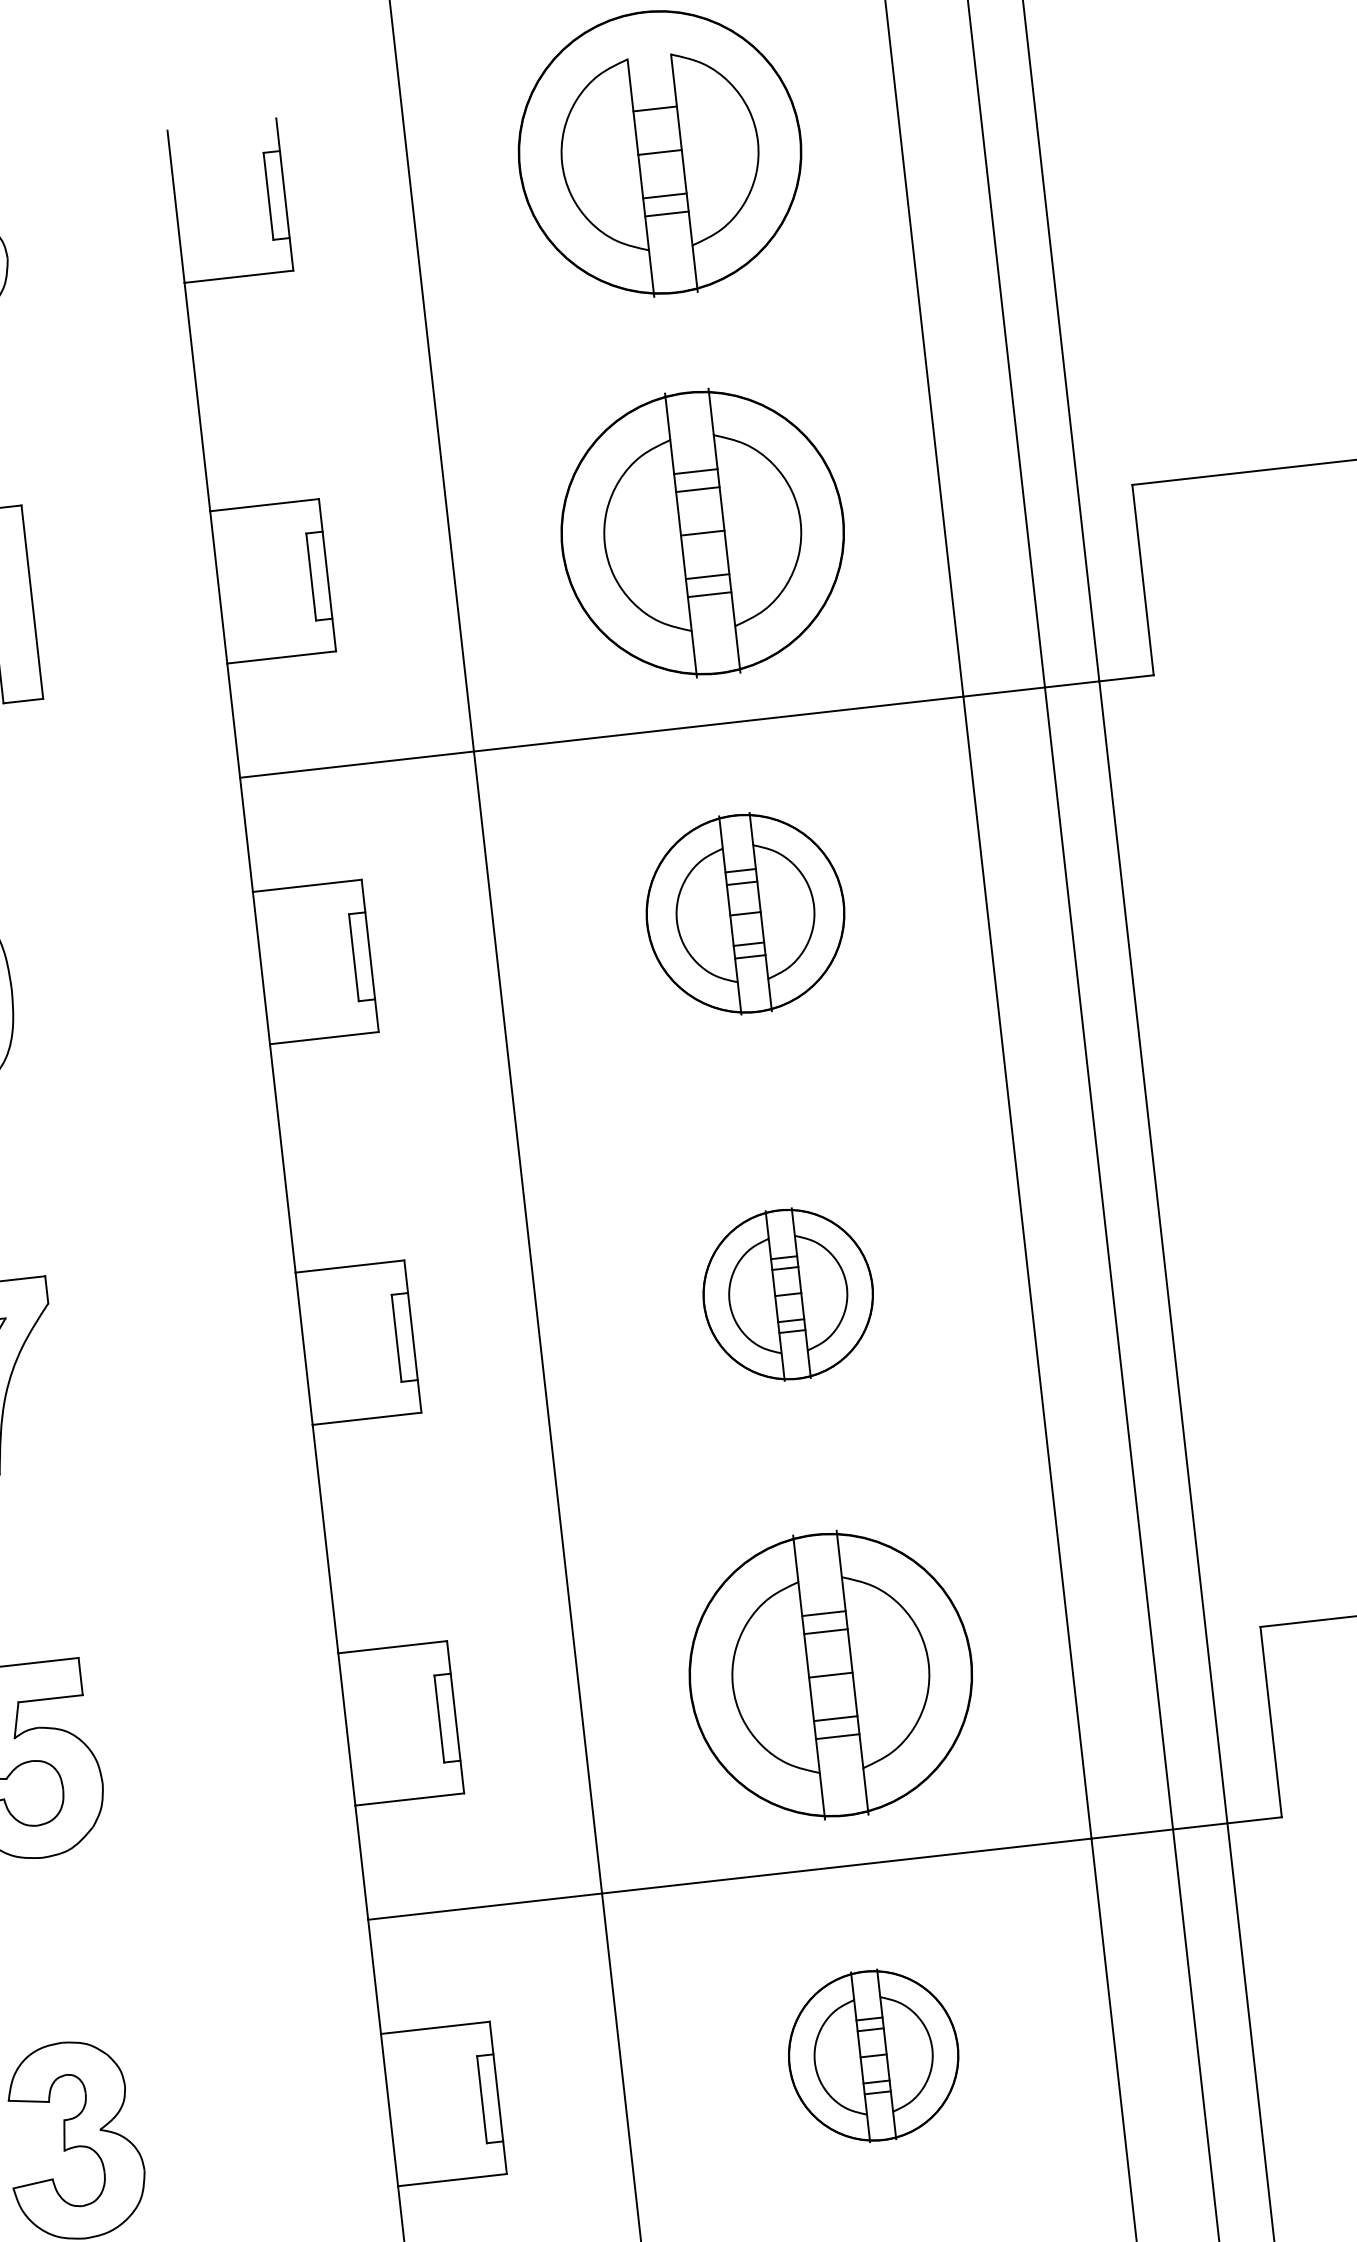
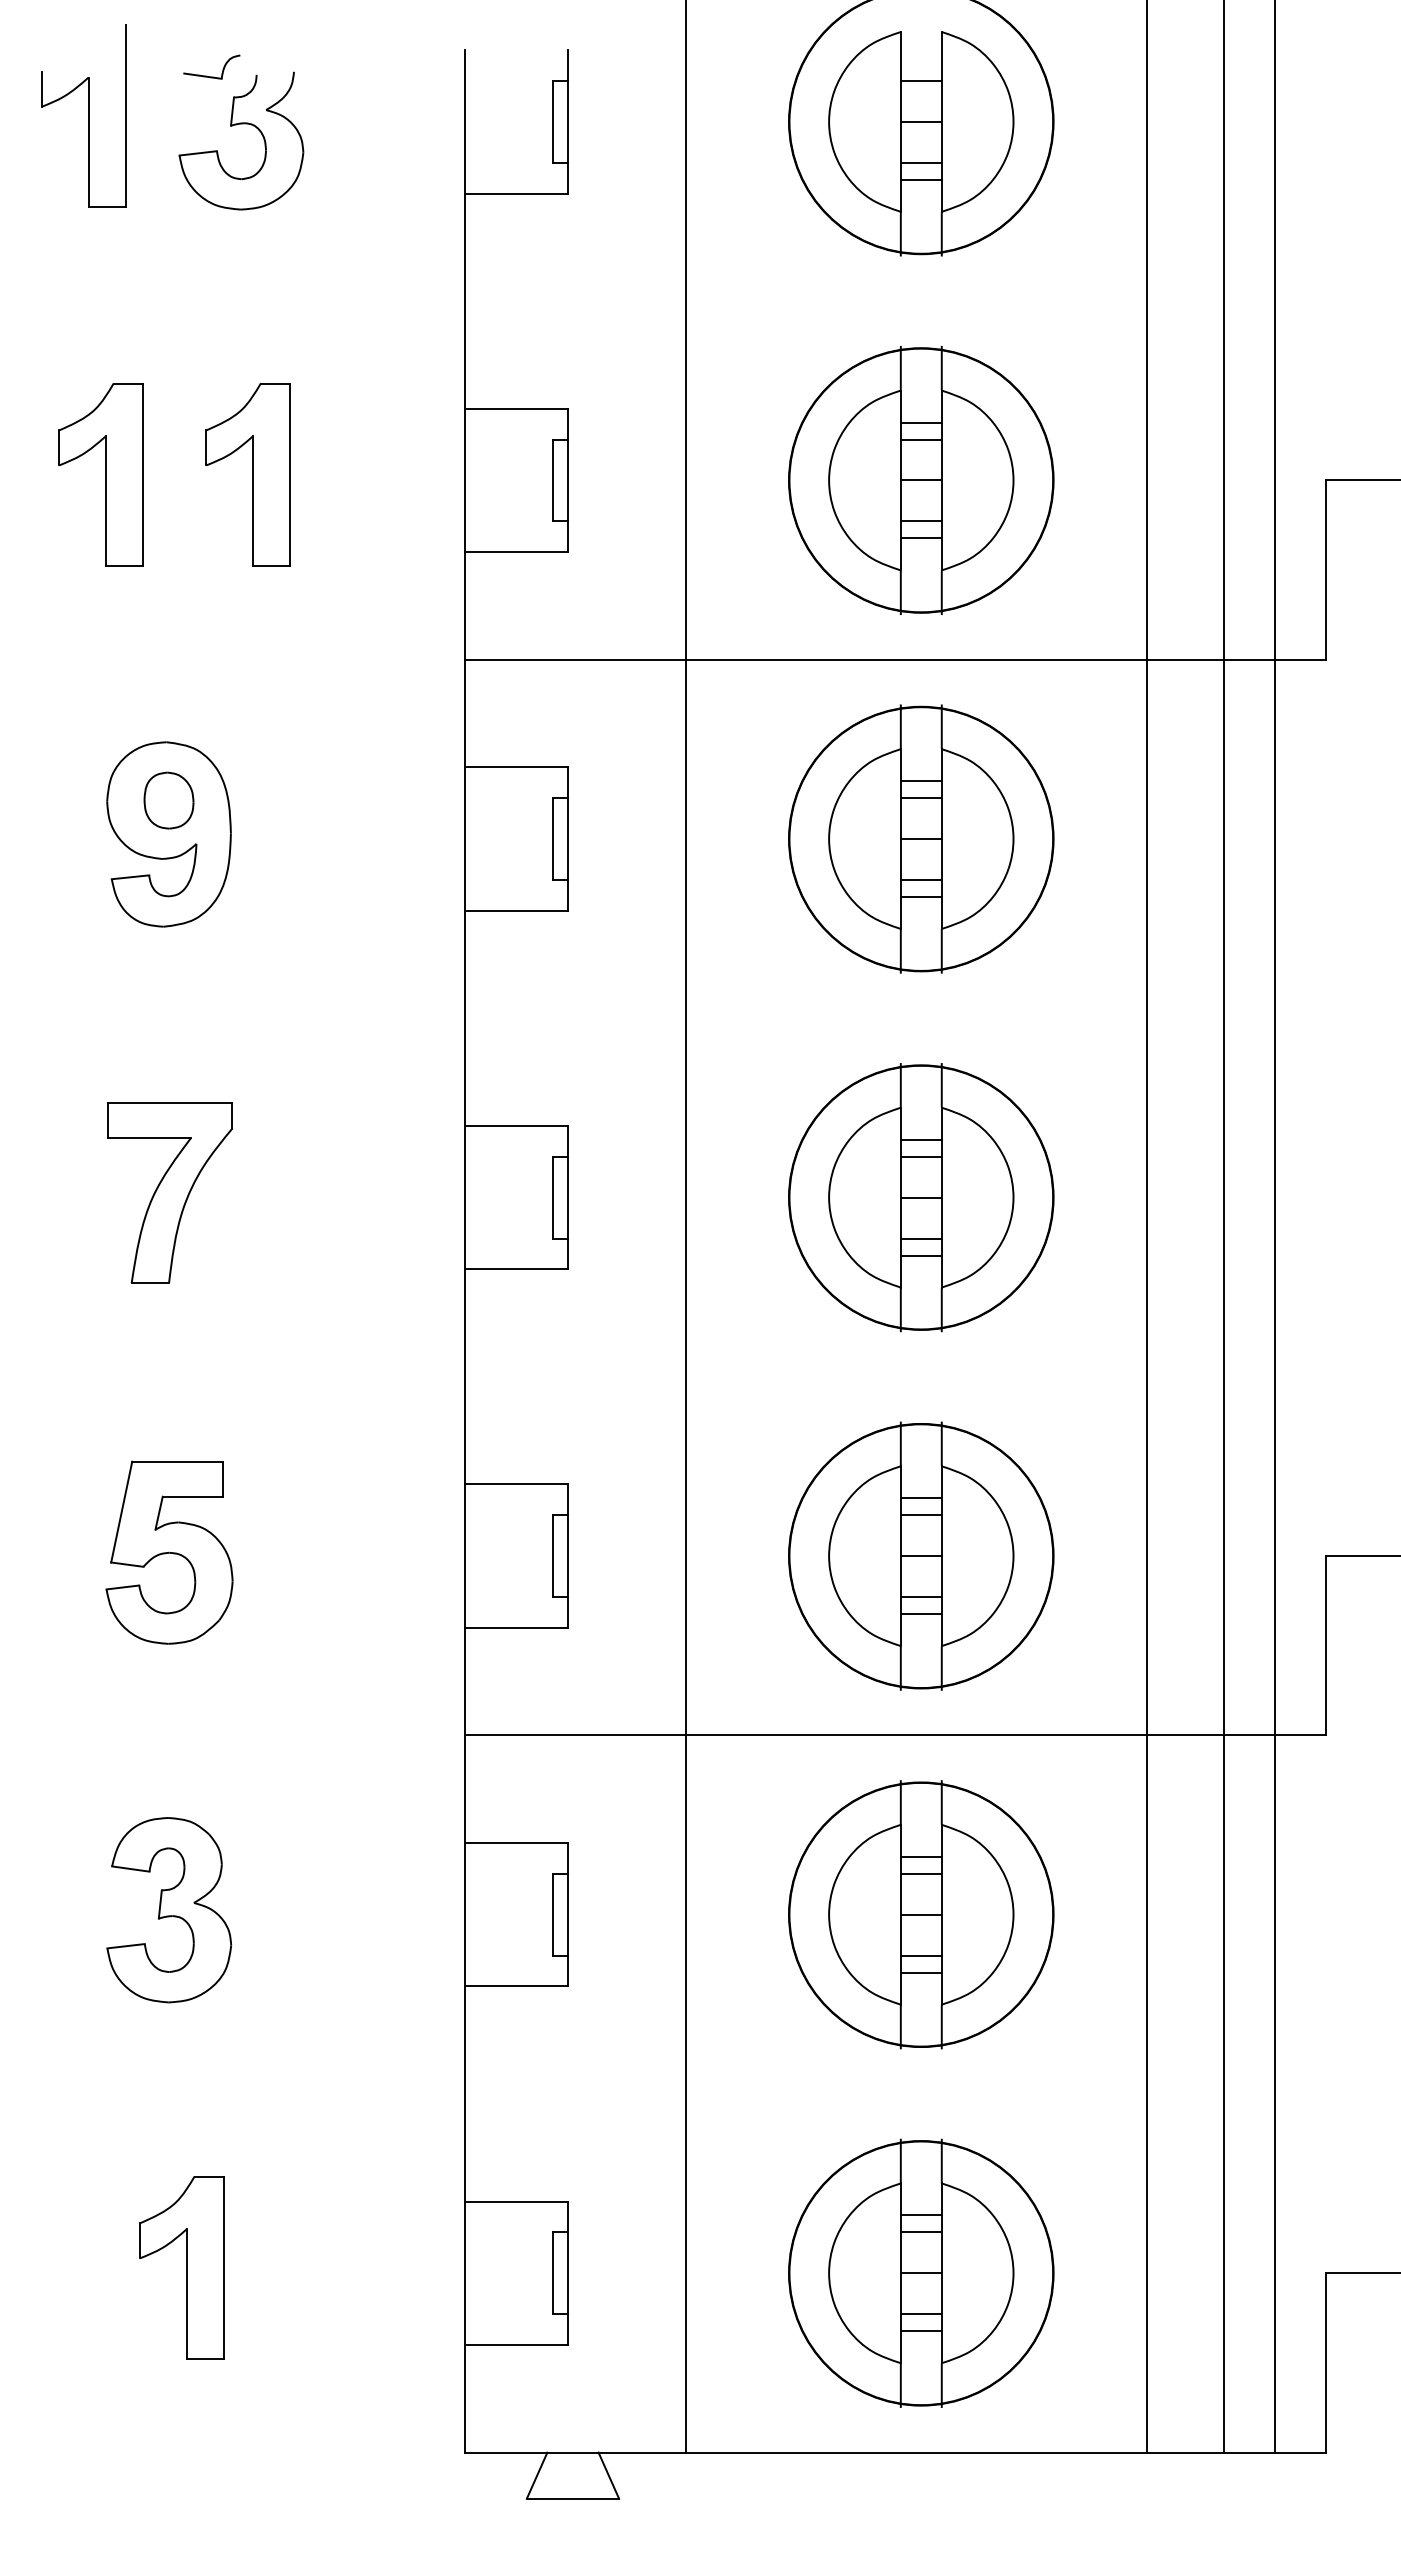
part: (745, 913) -> (921, 838), size x1.43
part: (788, 1294) -> (921, 1197), size x1.67
part: (873, 2055) -> (921, 1914), size x1.67

